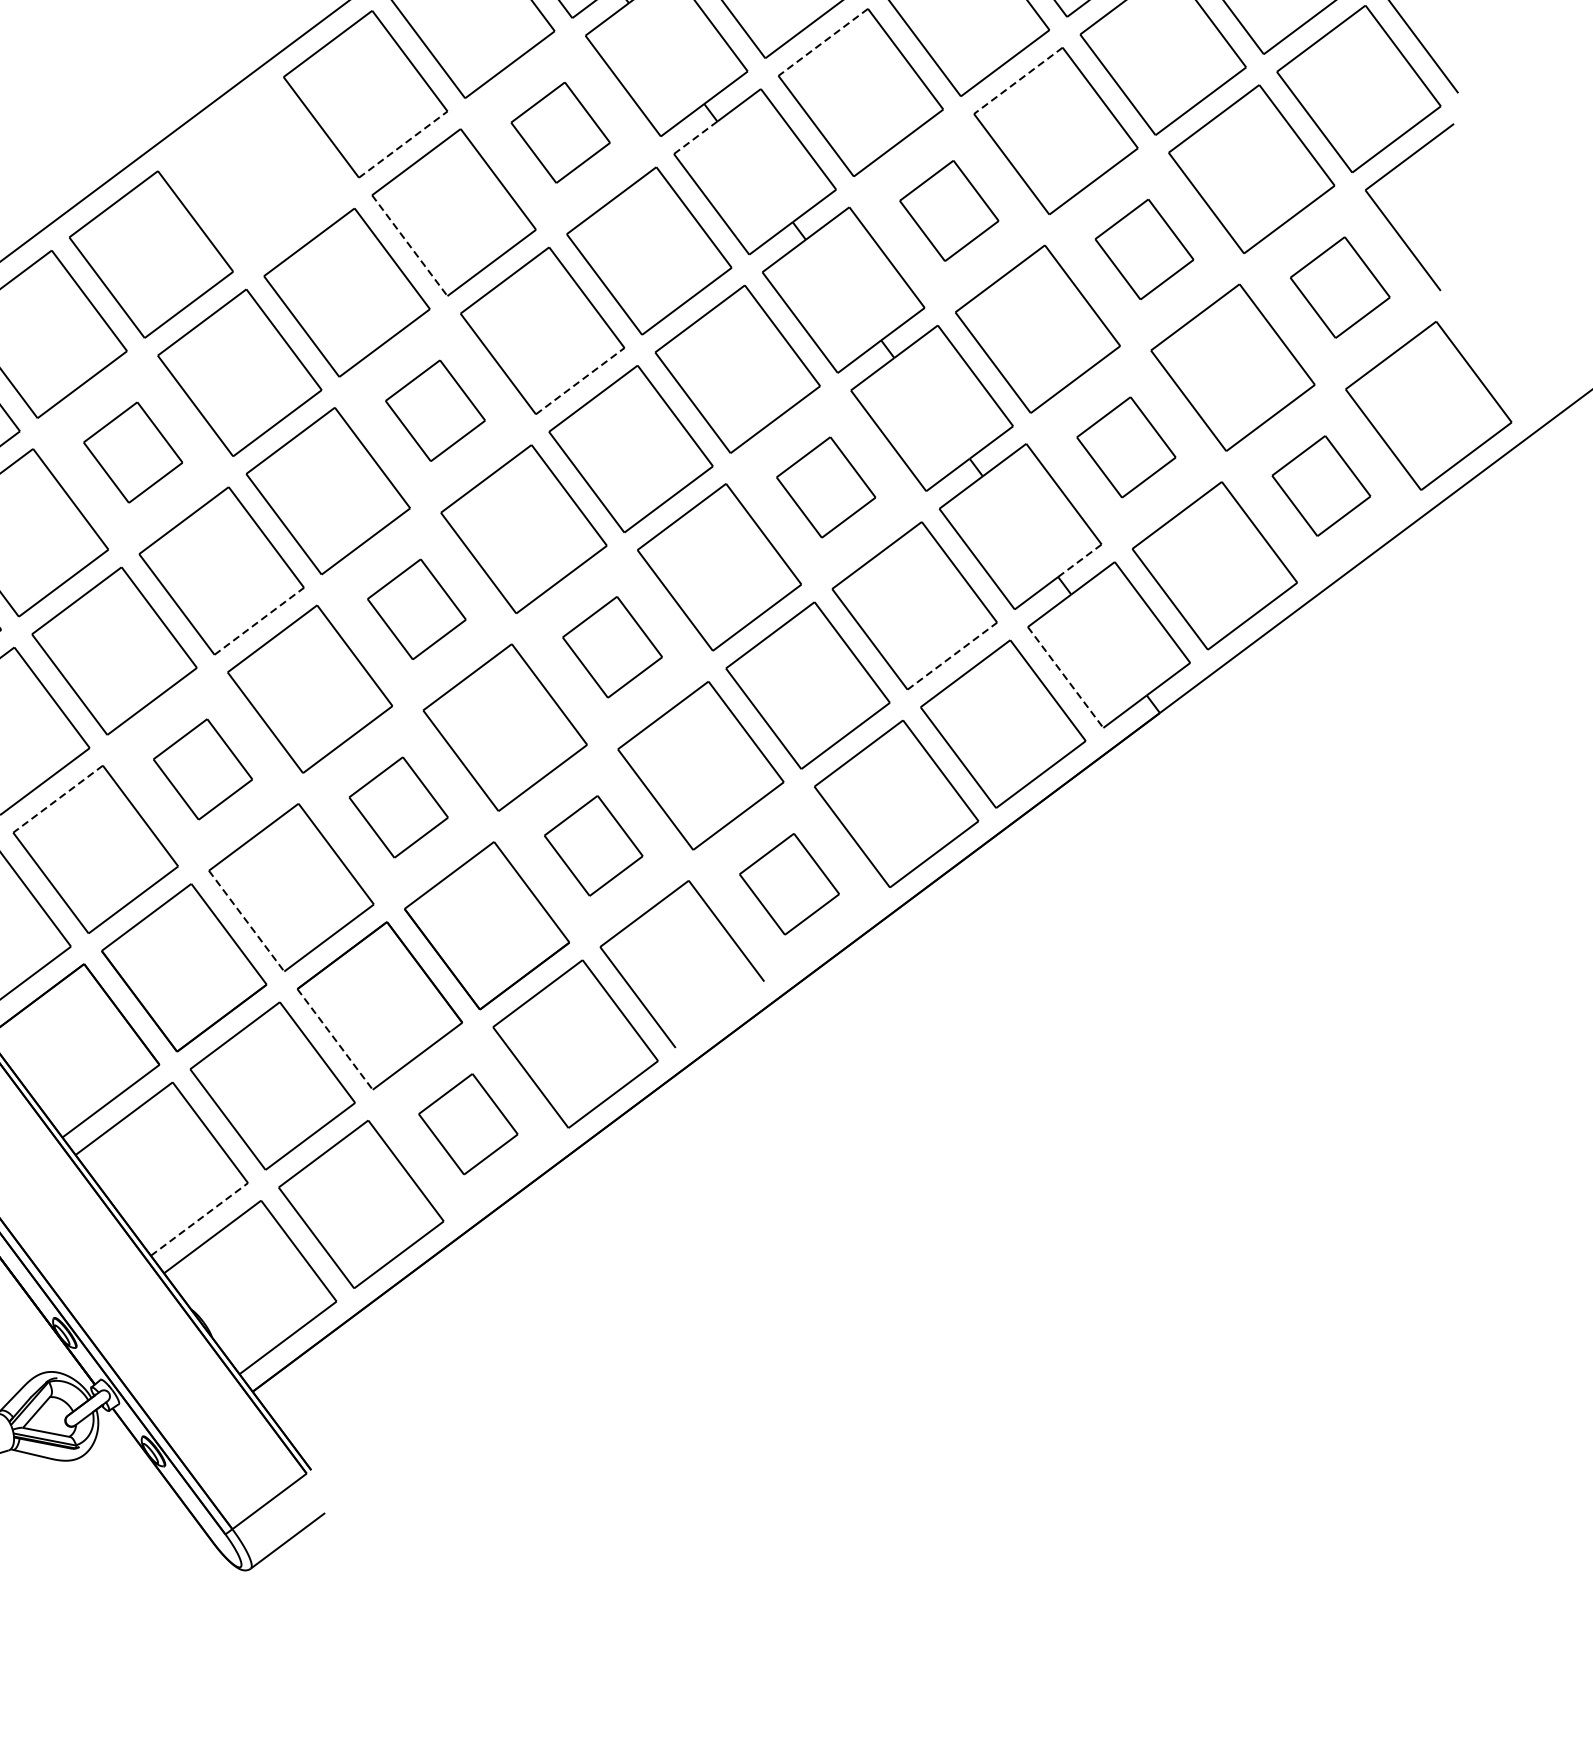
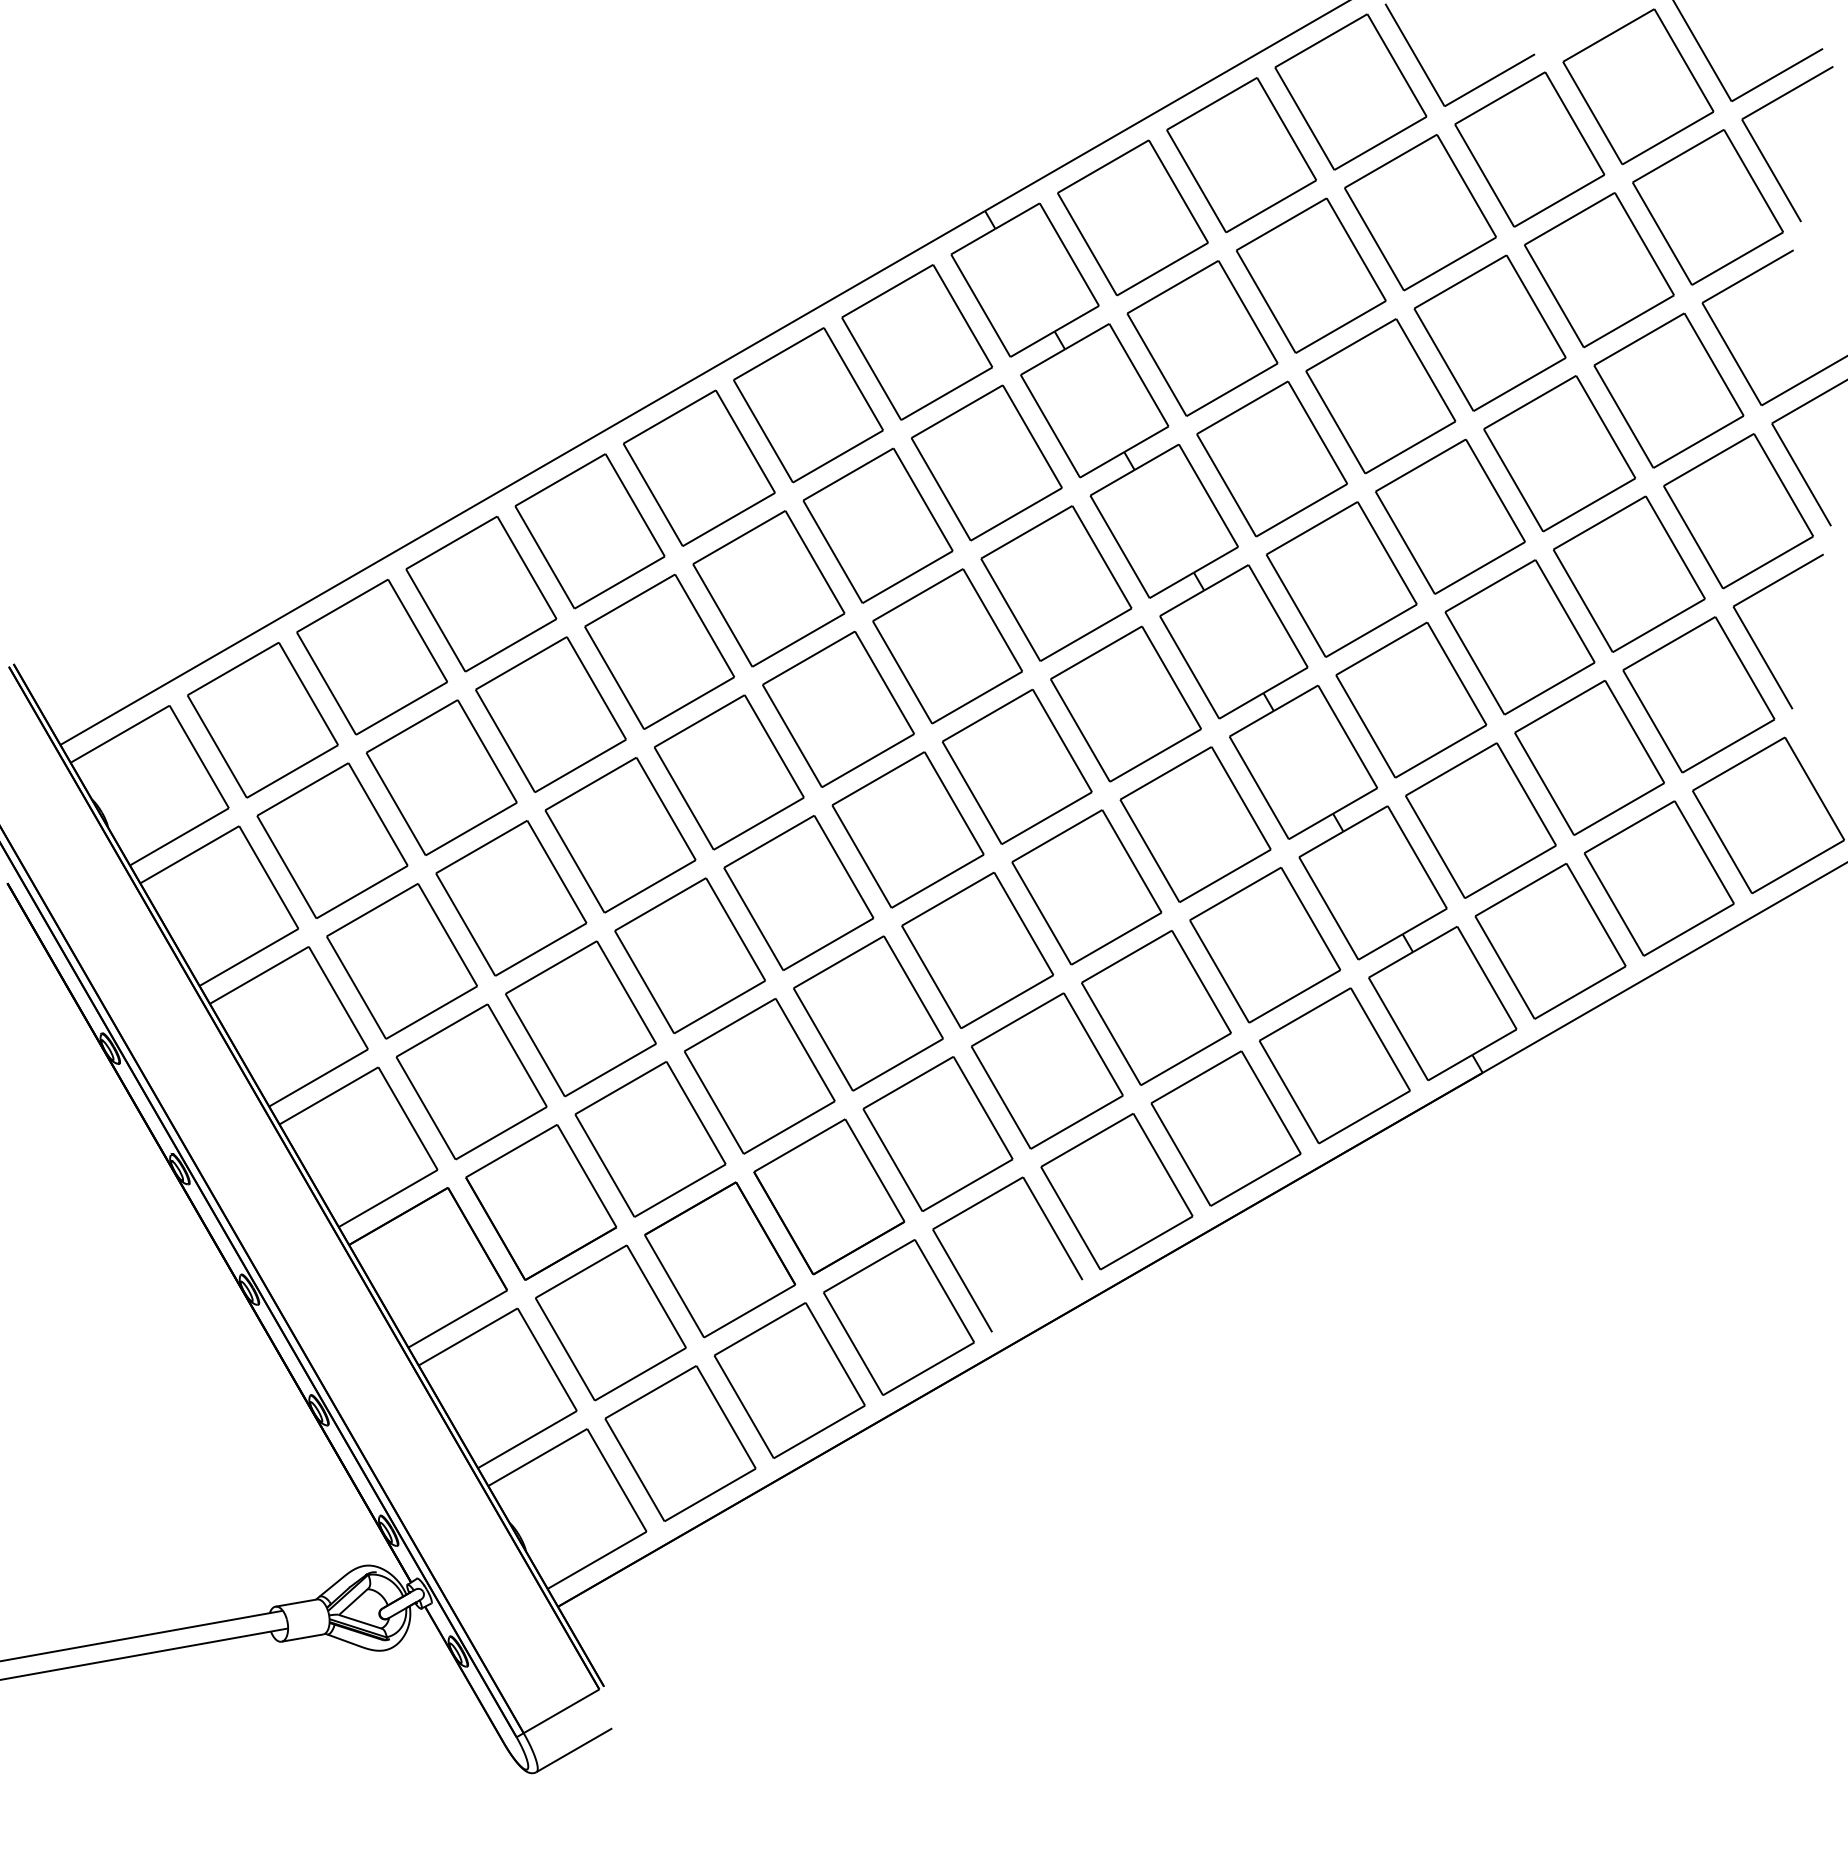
line: (823, 42) -> (1242, 407), dashed -> solid
line: (1018, 80) -> (1420, 465), dashed -> solid
part: (560, 132) -> (986, 462), size x1.67
line: (695, 137) -> (1112, 482), dashed -> solid
line: (403, 144) -> (838, 456), dashed -> solid
part: (257, 173) -> (698, 467), added
part: (949, 210) -> (1341, 579), size x1.67
line: (410, 246) -> (833, 552), dashed -> solid
part: (1143, 249) -> (1519, 637), size x1.67
part: (1339, 287) -> (1698, 694), size x1.67
line: (580, 380) -> (977, 697), dashed -> solid
part: (435, 410) -> (838, 708), size x1.67
part: (1125, 447) -> (1480, 820), size x1.67
part: (132, 452) -> (550, 714), size x1.67
part: (1320, 486) -> (1658, 878), size x1.67
part: (826, 487) -> (1195, 824), size x1.67
line: (1079, 560) -> (1424, 921), dashed -> solid
part: (416, 608) -> (798, 892), size x1.67
line: (259, 621) -> (650, 886), dashed -> solid
part: (612, 646) -> (977, 949), size x1.67
line: (952, 656) -> (1294, 996), dashed -> solid
line: (1065, 677) -> (1398, 1029), dashed -> solid
part: (202, 769) -> (580, 1018), size x1.67
line: (58, 799) -> (442, 1030), dashed -> solid
part: (398, 807) -> (759, 1076), size x1.67
part: (593, 845) -> (937, 1133), size x1.67
part: (788, 884) -> (1116, 1191), size x1.67
line: (247, 921) -> (605, 1166), dashed -> solid
line: (335, 1039) -> (674, 1286), dashed -> solid
part: (468, 1124) -> (789, 1380), size x1.67
line: (199, 1219) -> (527, 1439), dashed -> solid

